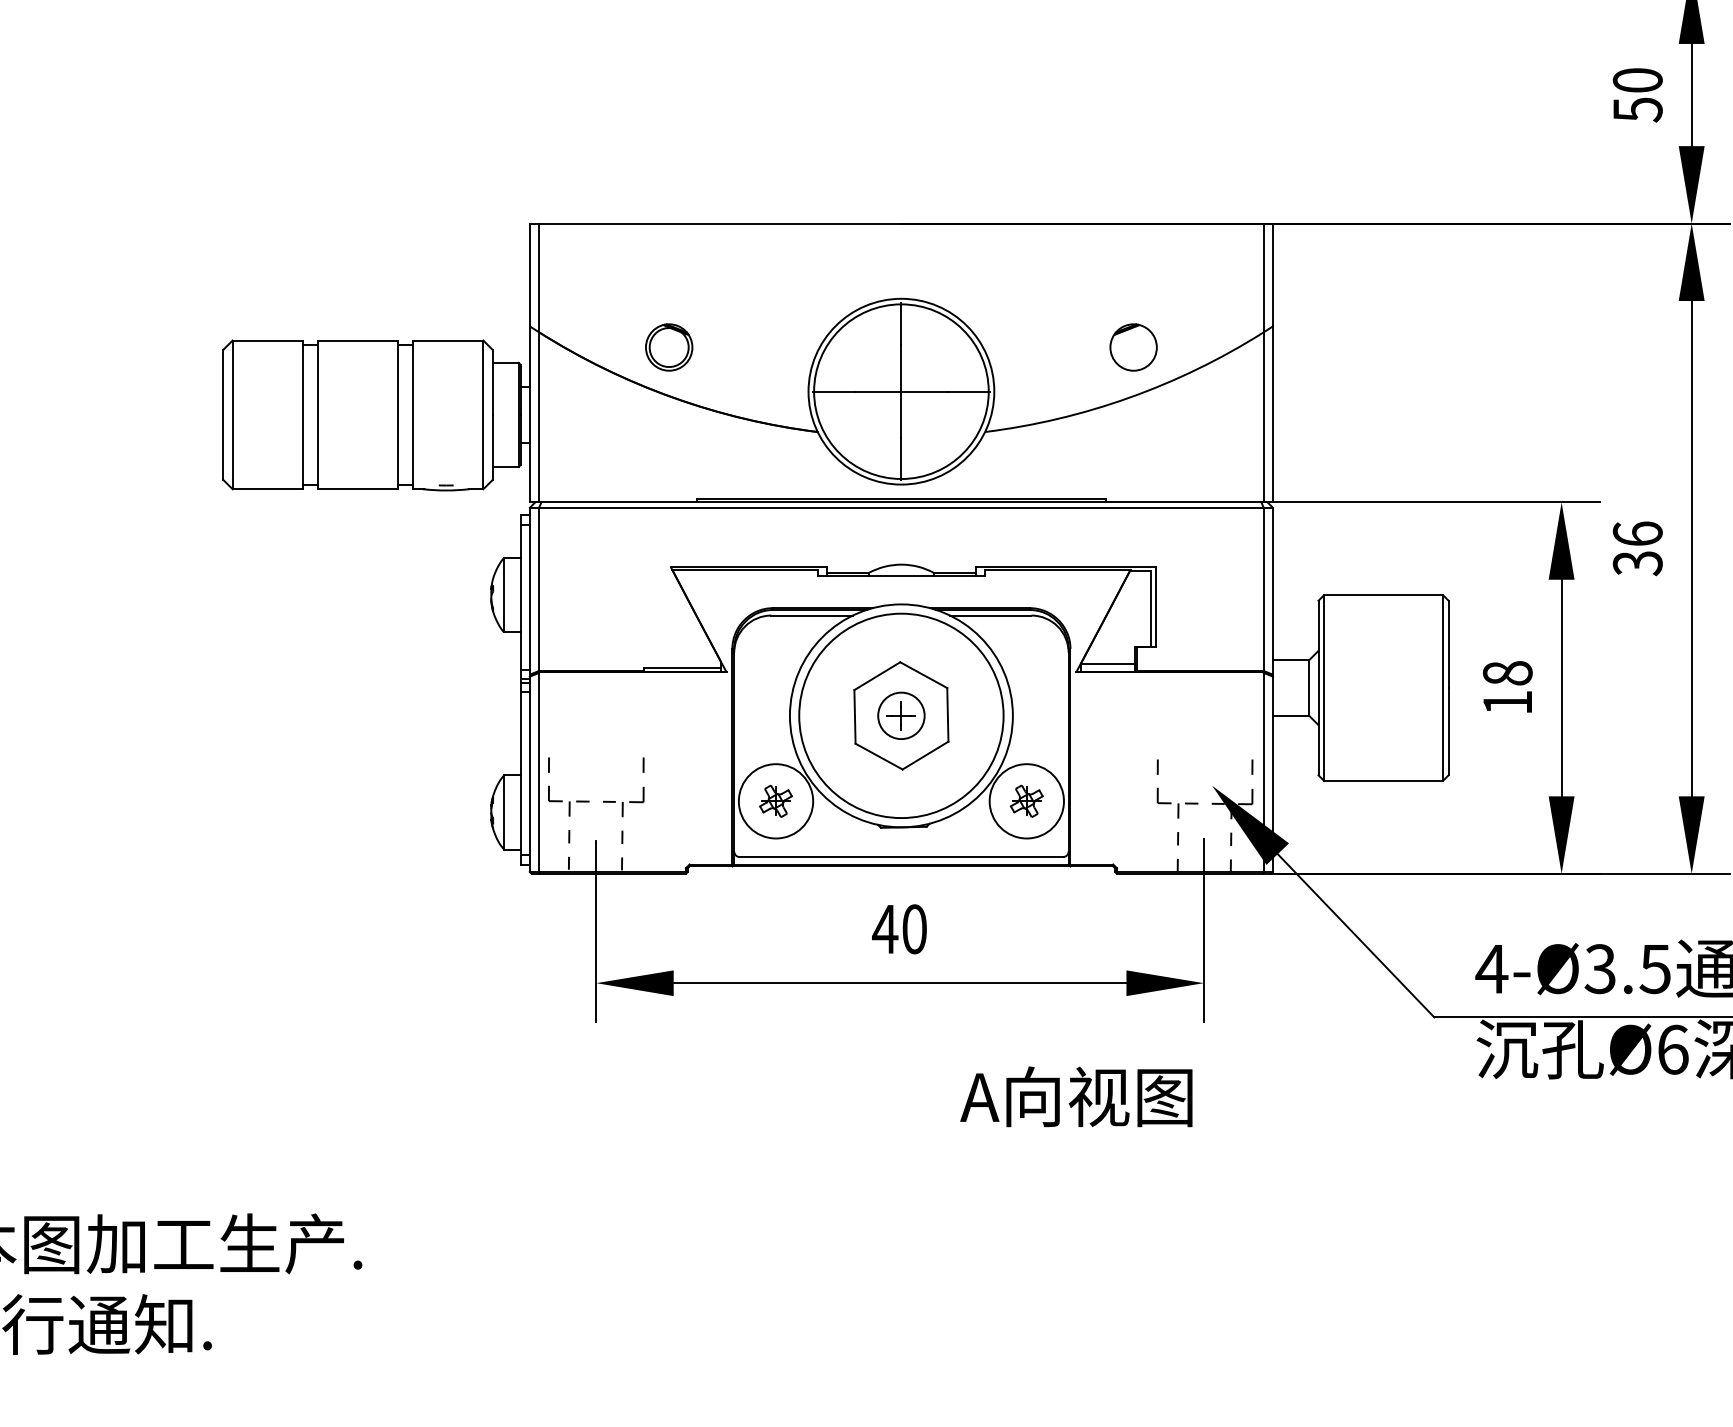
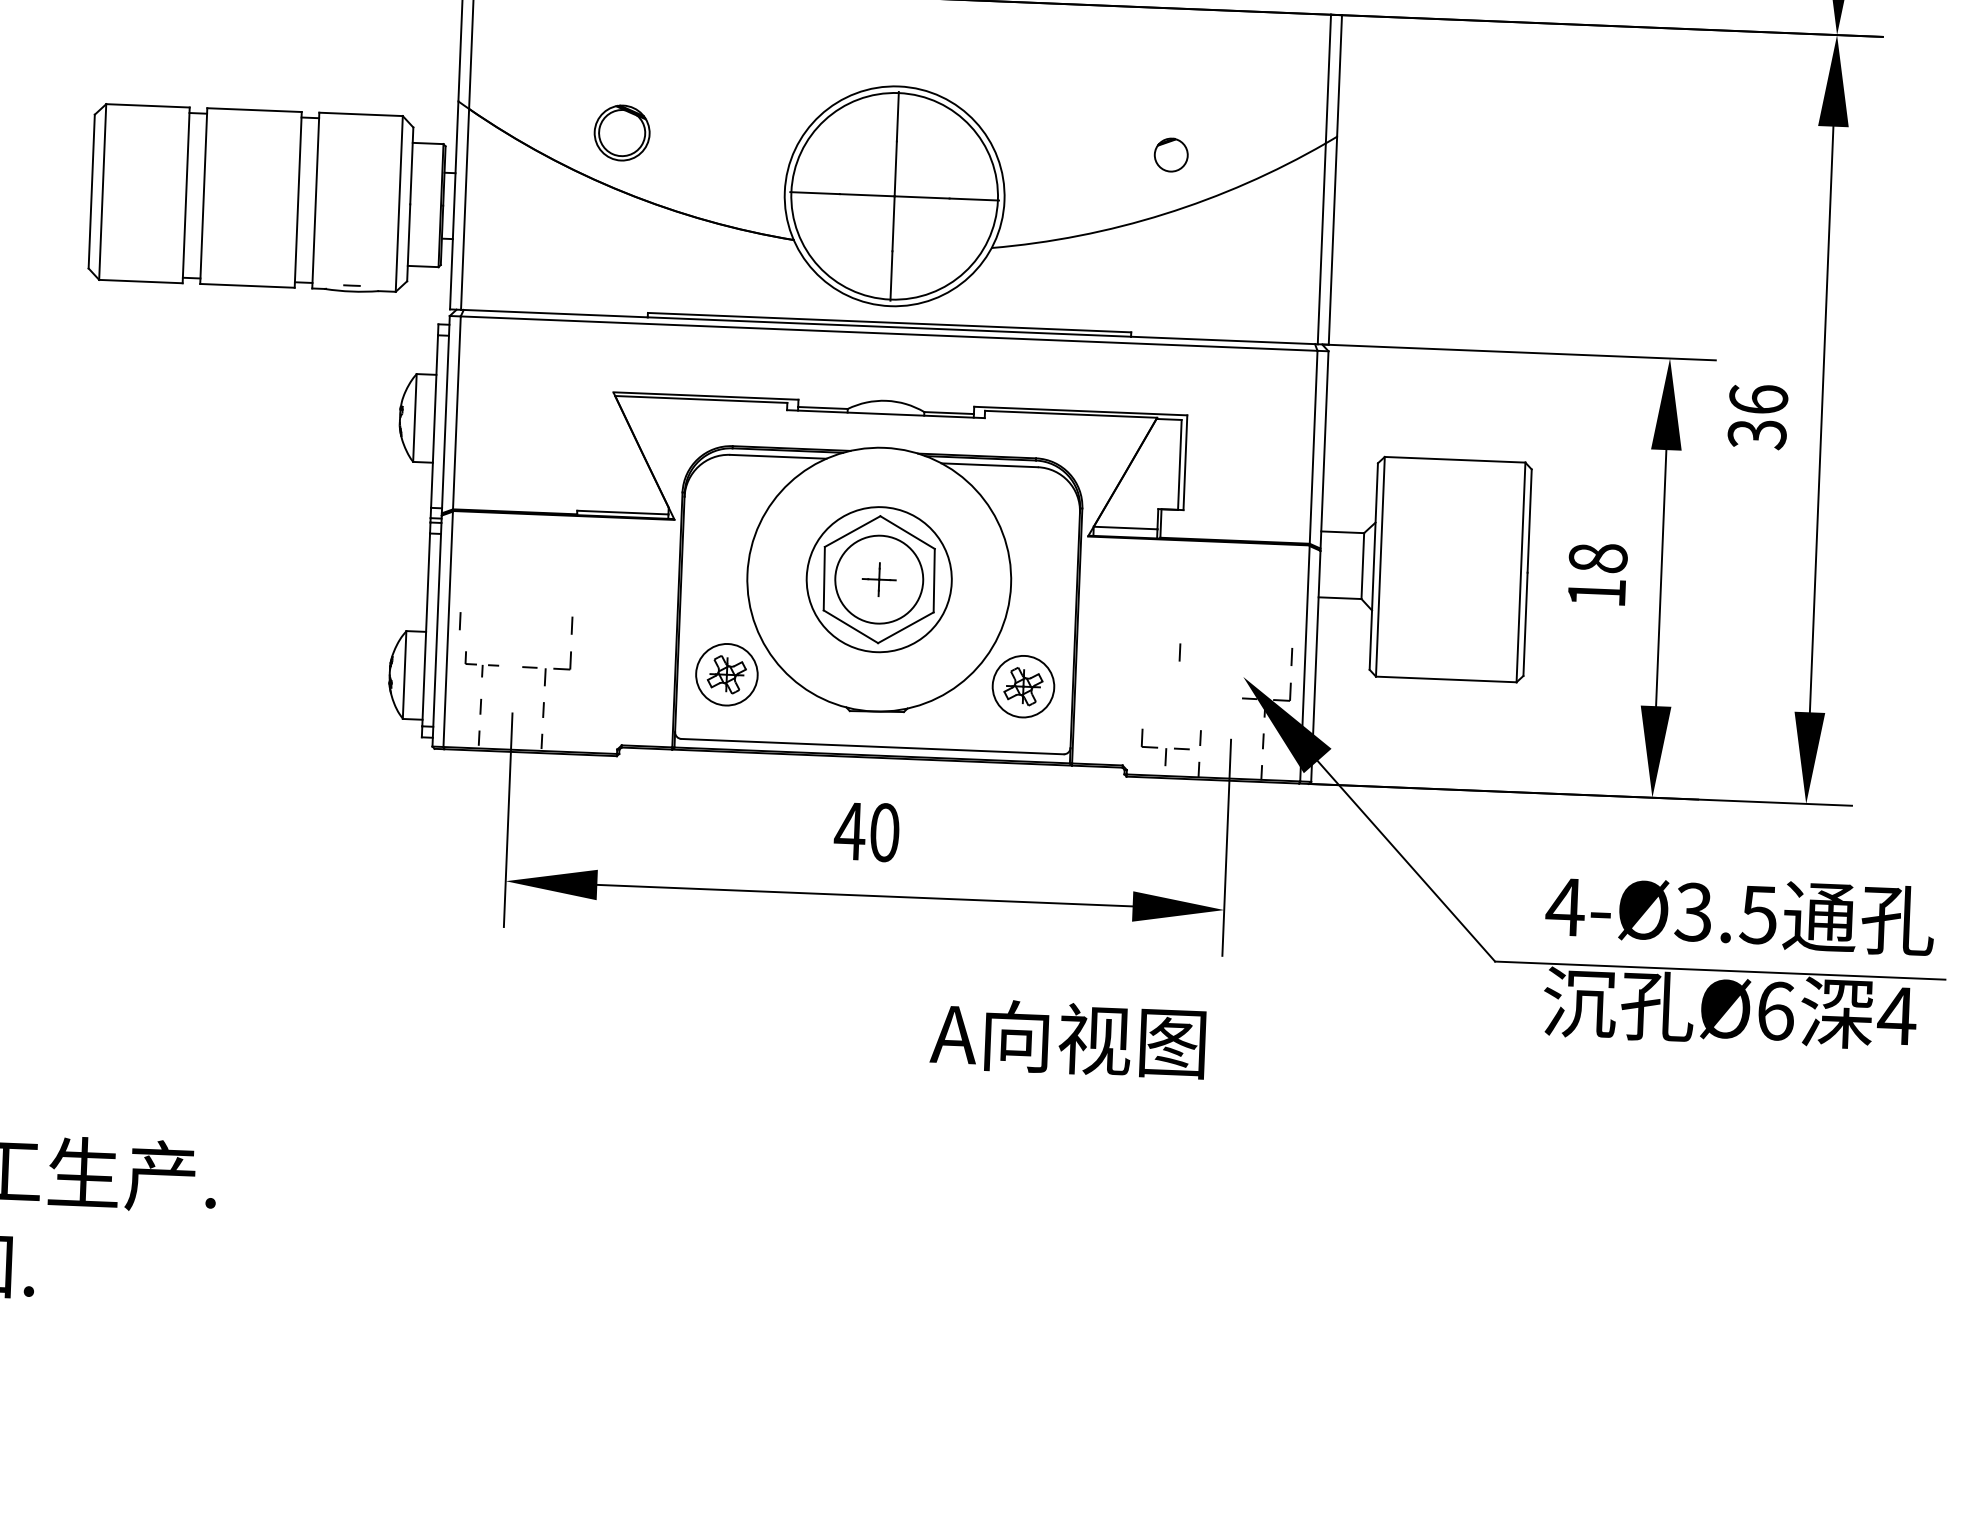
part: (1133, 347) -> (1171, 155), size x0.6
circle: (901, 715) -> (879, 579), size x0.6
circle: (901, 715) -> (879, 579), size x1.6
part: (568, 800) -> (481, 663), size x0.7
circle: (775, 801) -> (726, 674), size x0.7
circle: (1026, 801) -> (1023, 686), size x0.7
part: (1177, 802) -> (1165, 747), moved

